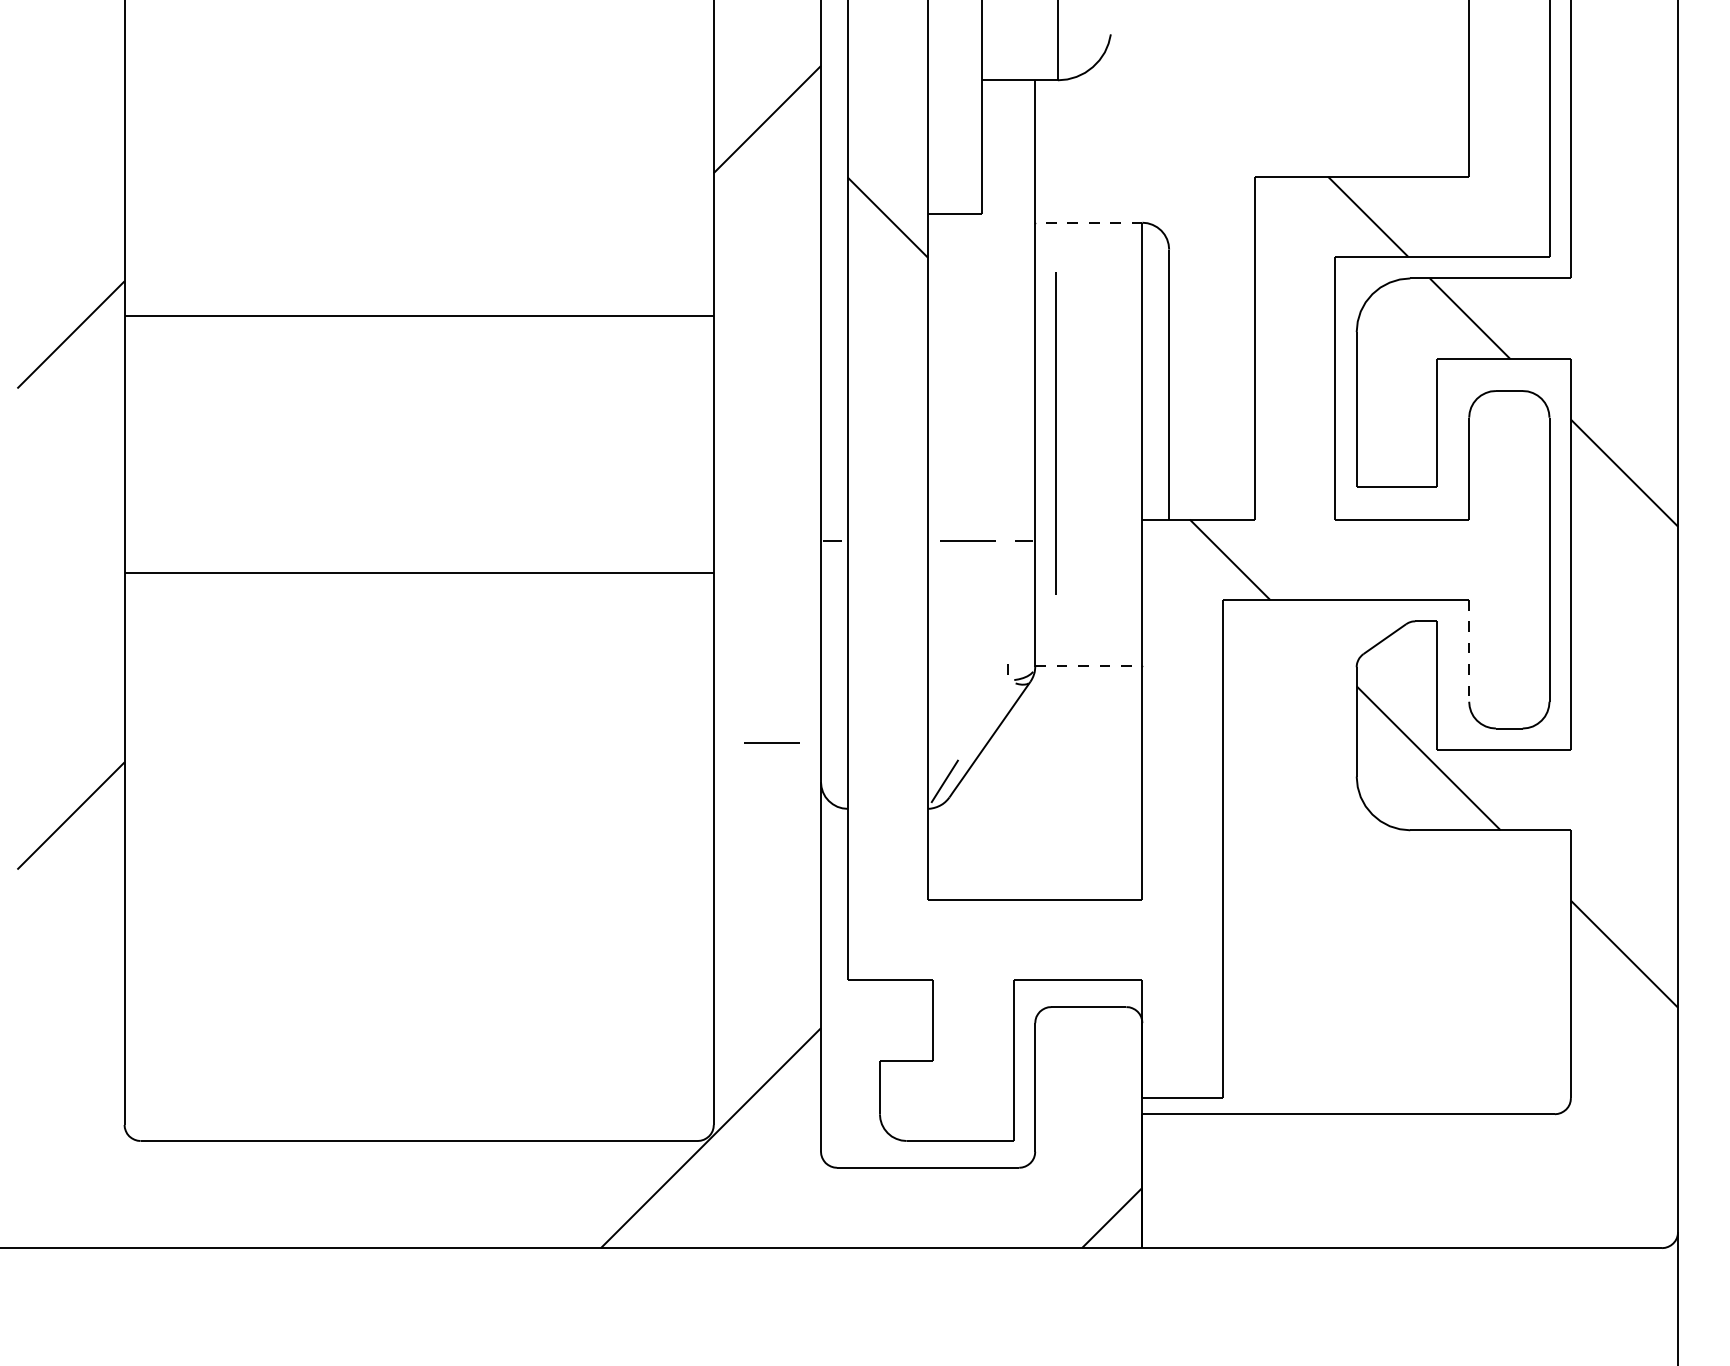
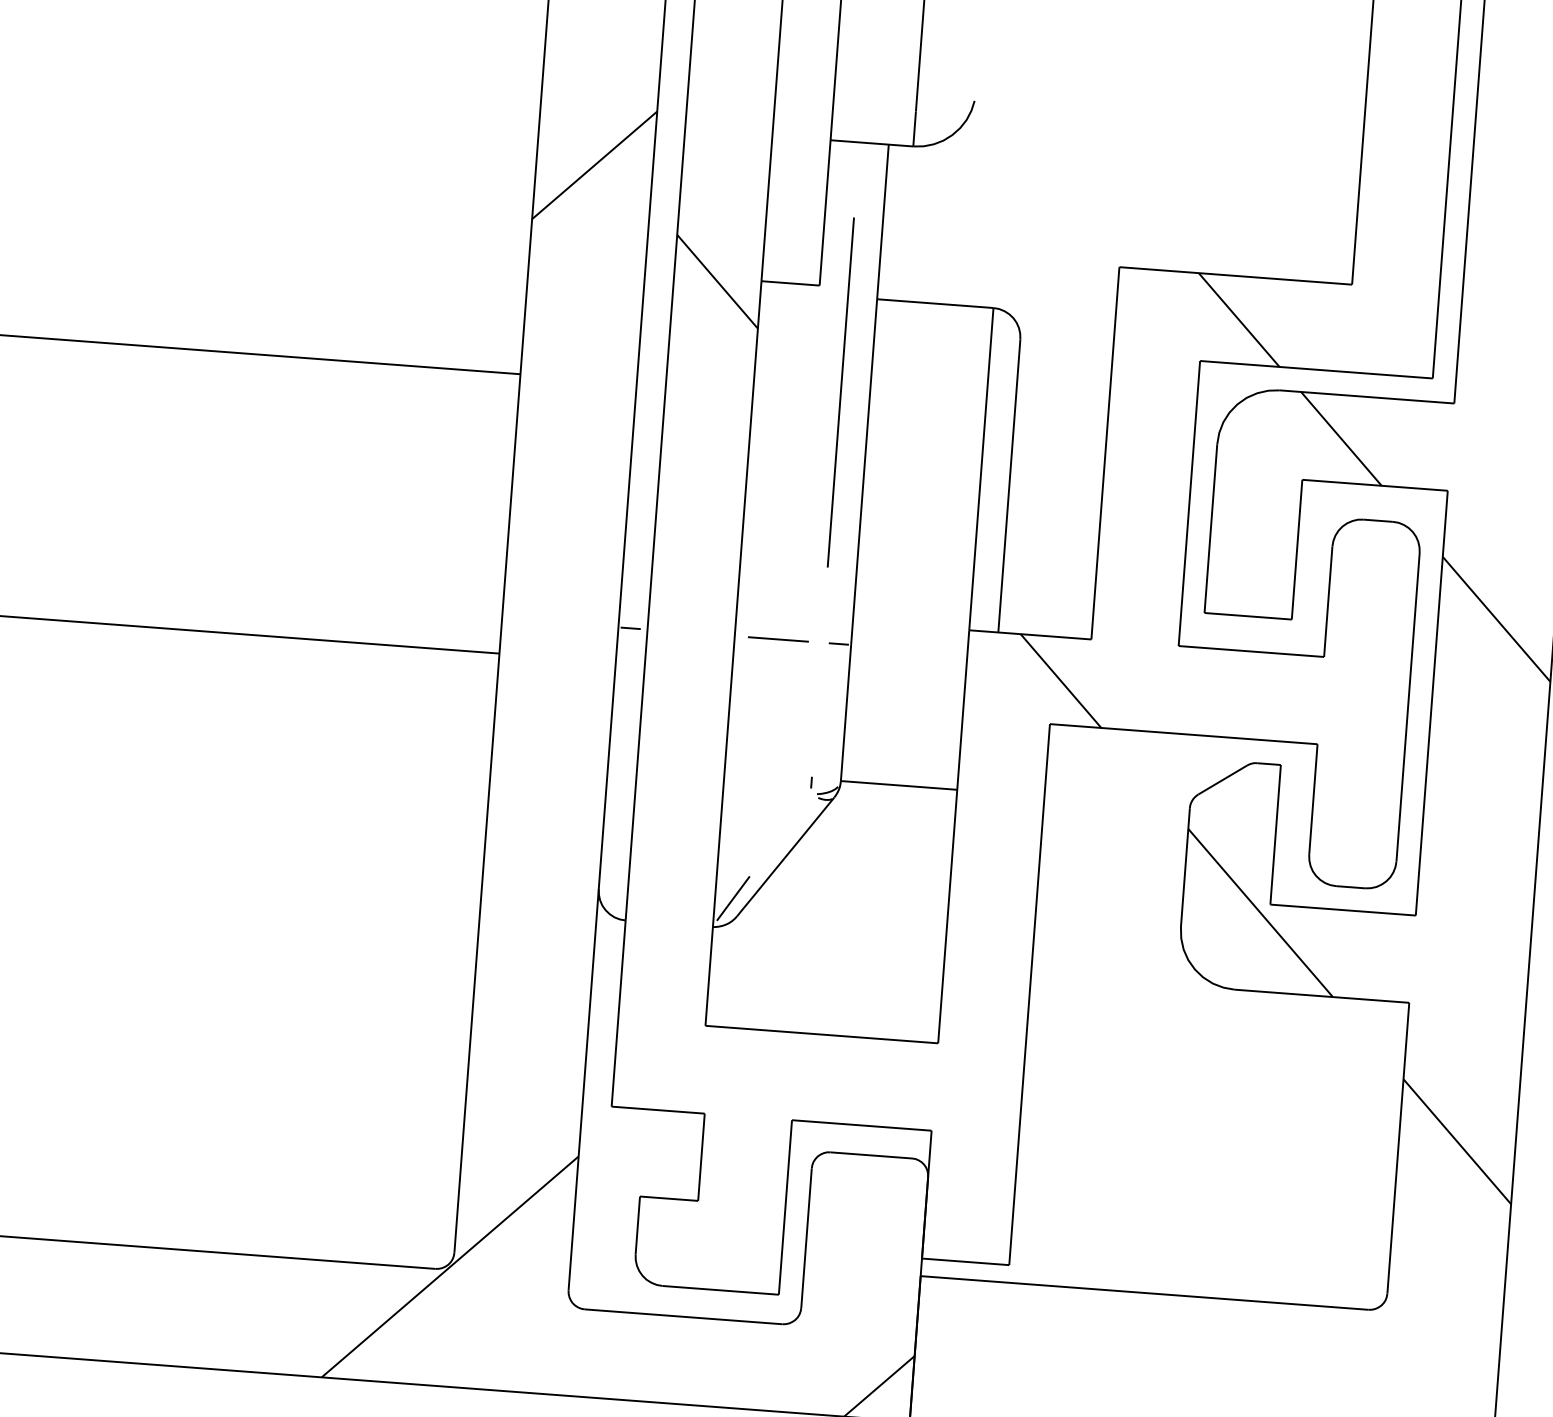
line: (1088, 222) -> (934, 303), dashed -> solid
line: (1055, 433) -> (839, 392), moved
line: (1469, 650) -> (1313, 799), dashed -> solid
line: (1088, 666) -> (898, 785), dashed -> solid
line: (771, 742) -> (548, 842), removed

